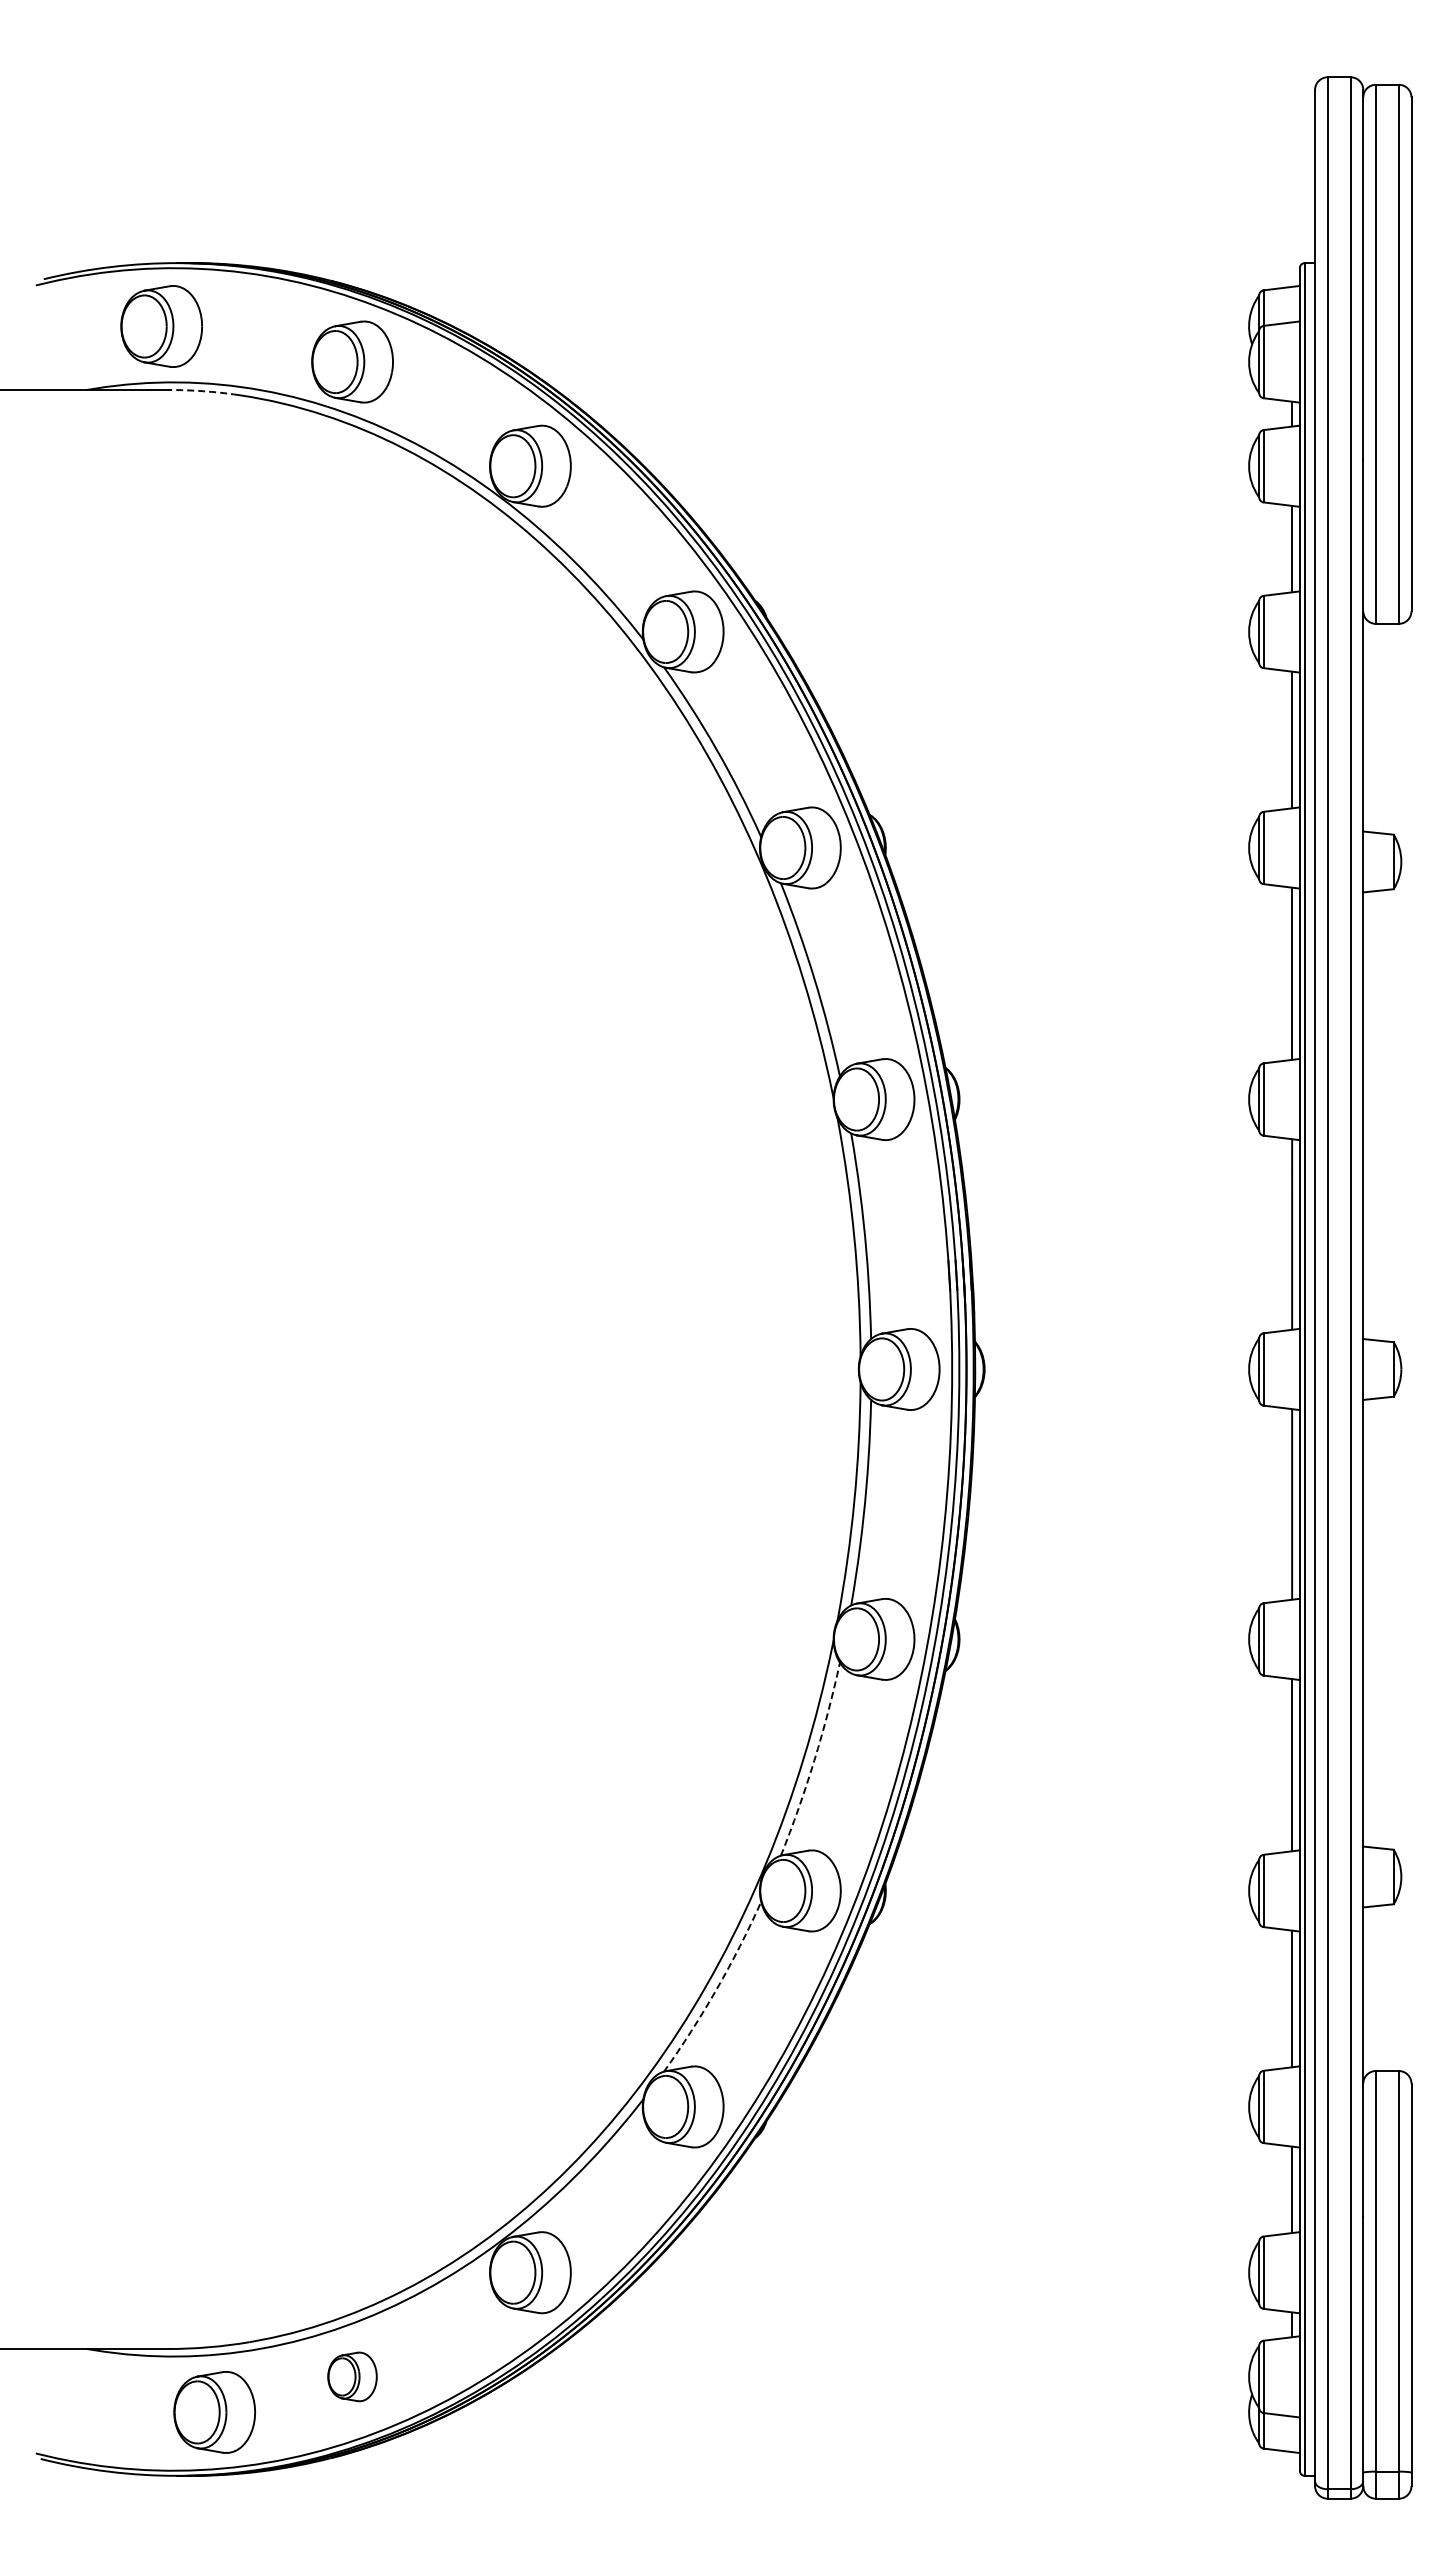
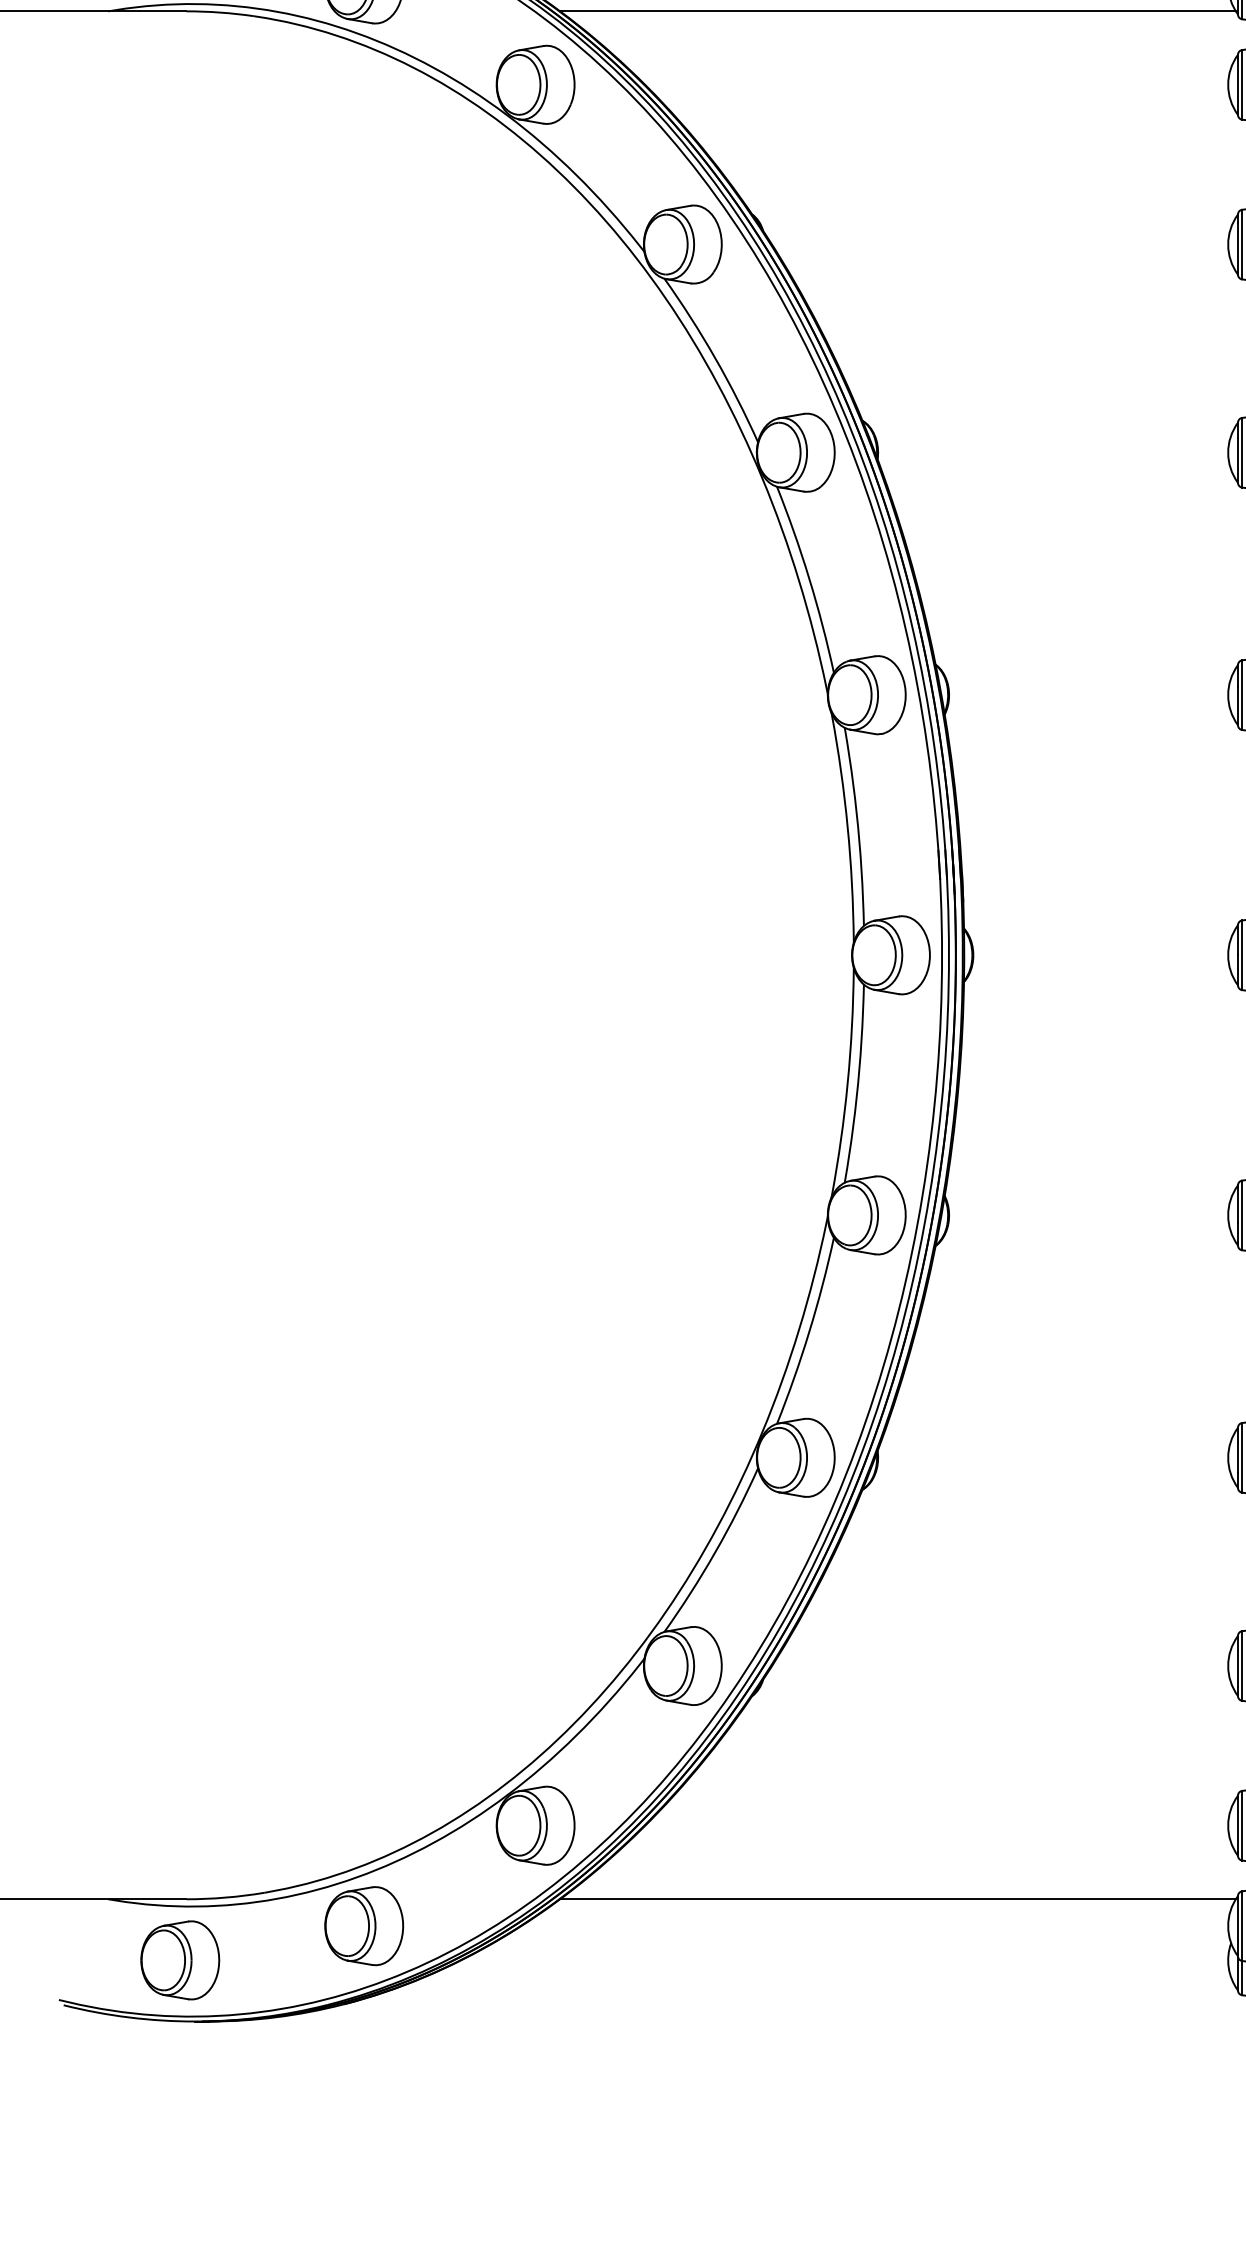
line: (906, 389) -> (898, 10), added
arc: (203, 391) -> (220, 12), dashed -> solid
arc: (814, 1760) -> (809, 1332), dashed -> solid
arc: (716, 1989) -> (714, 1552), dashed -> solid
line: (906, 2349) -> (898, 1899), added
part: (352, 2376) -> (364, 1925), size x1.67
part: (214, 2412) -> (180, 1960), moved

